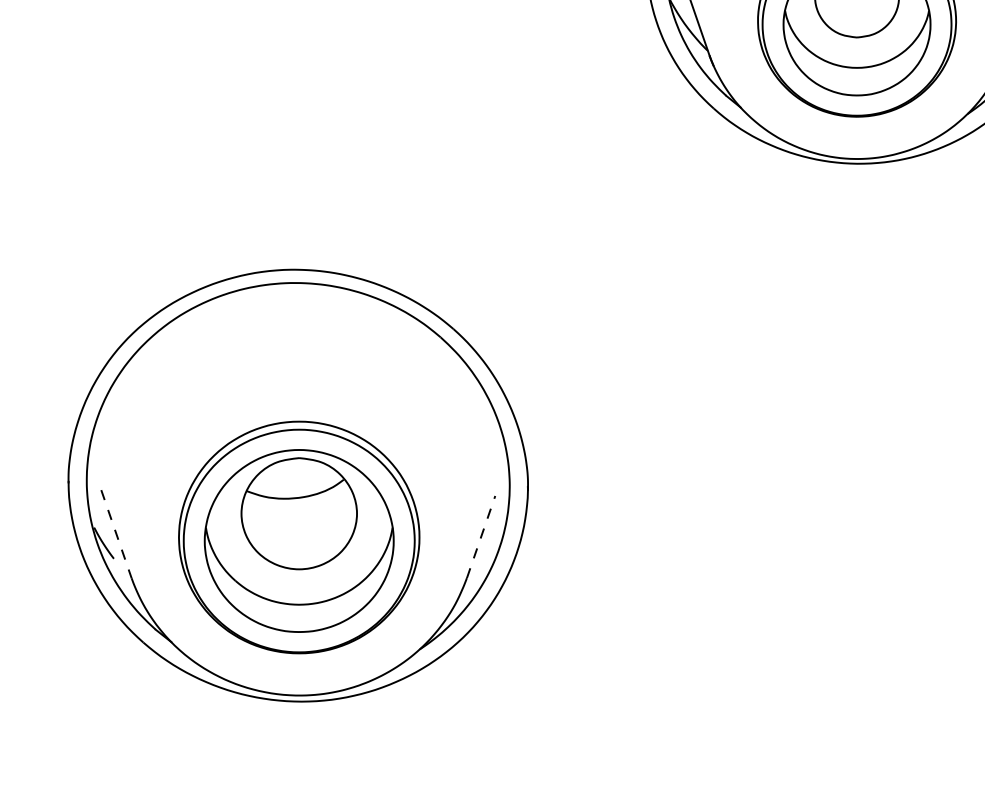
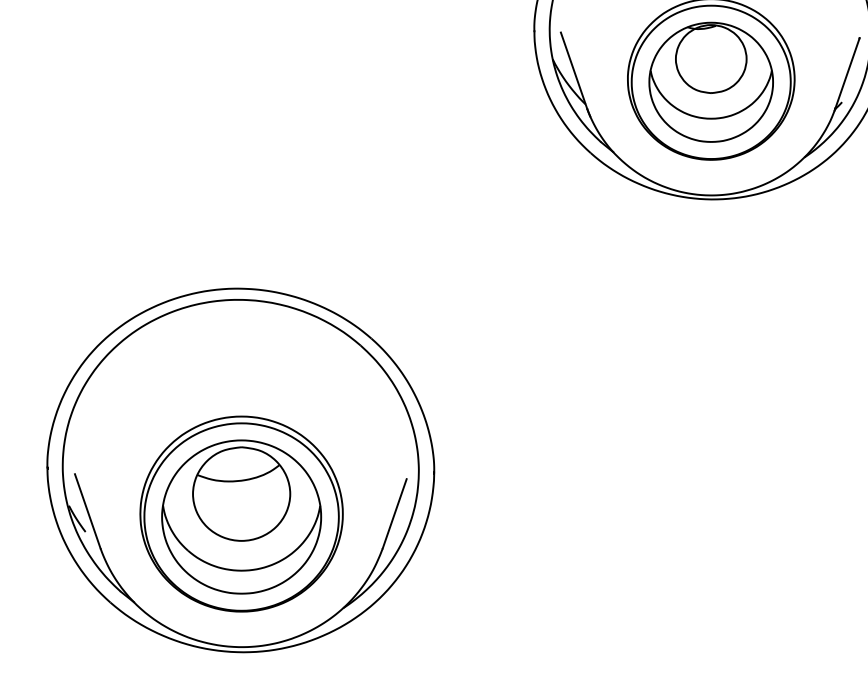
line: (116, 534) -> (87, 511), dashed -> solid
line: (480, 536) -> (394, 513), dashed -> solid

